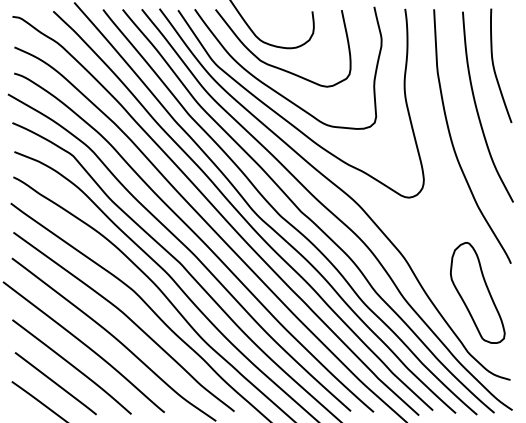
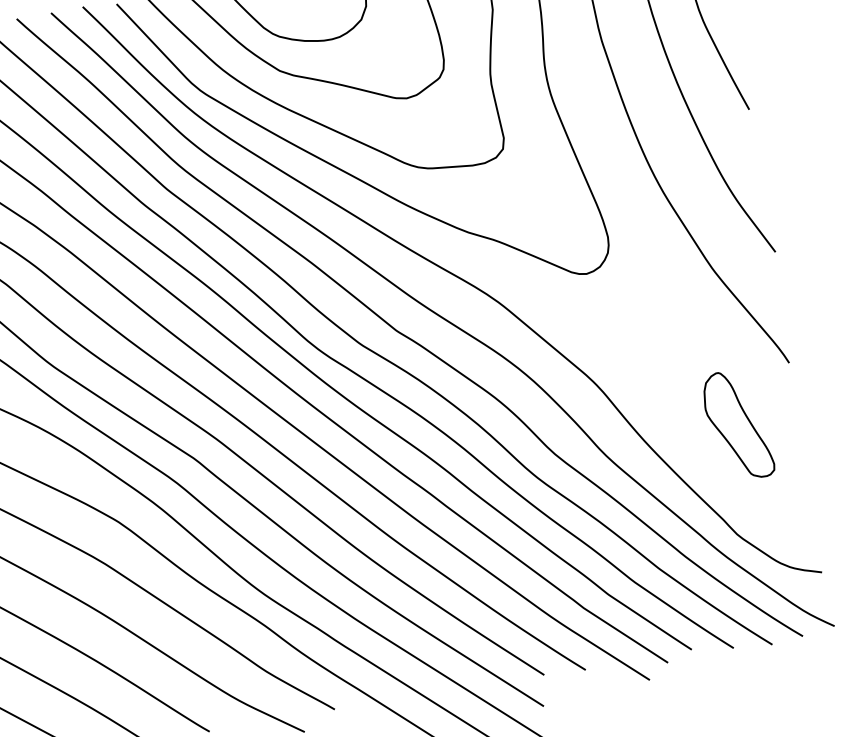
part: (477, 292) -> (737, 424), size x0.6

